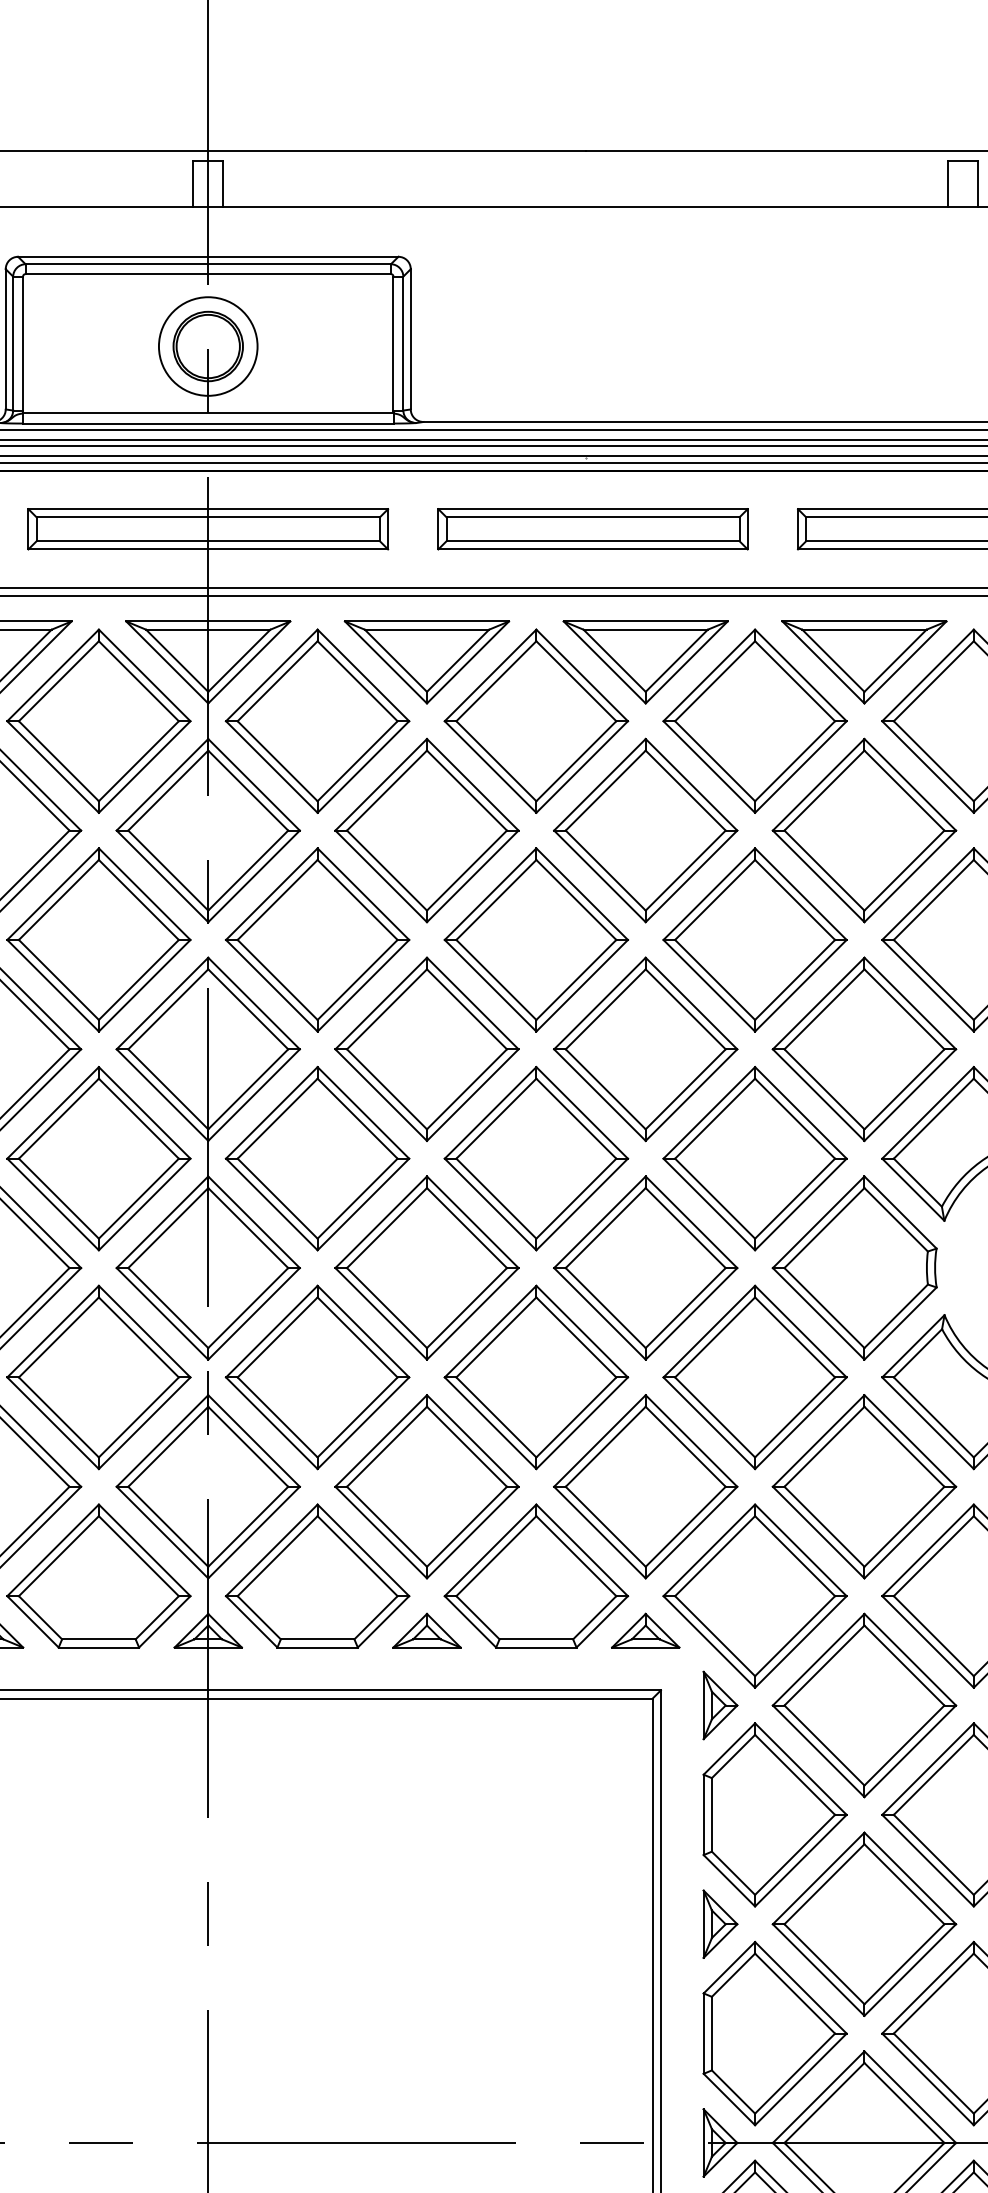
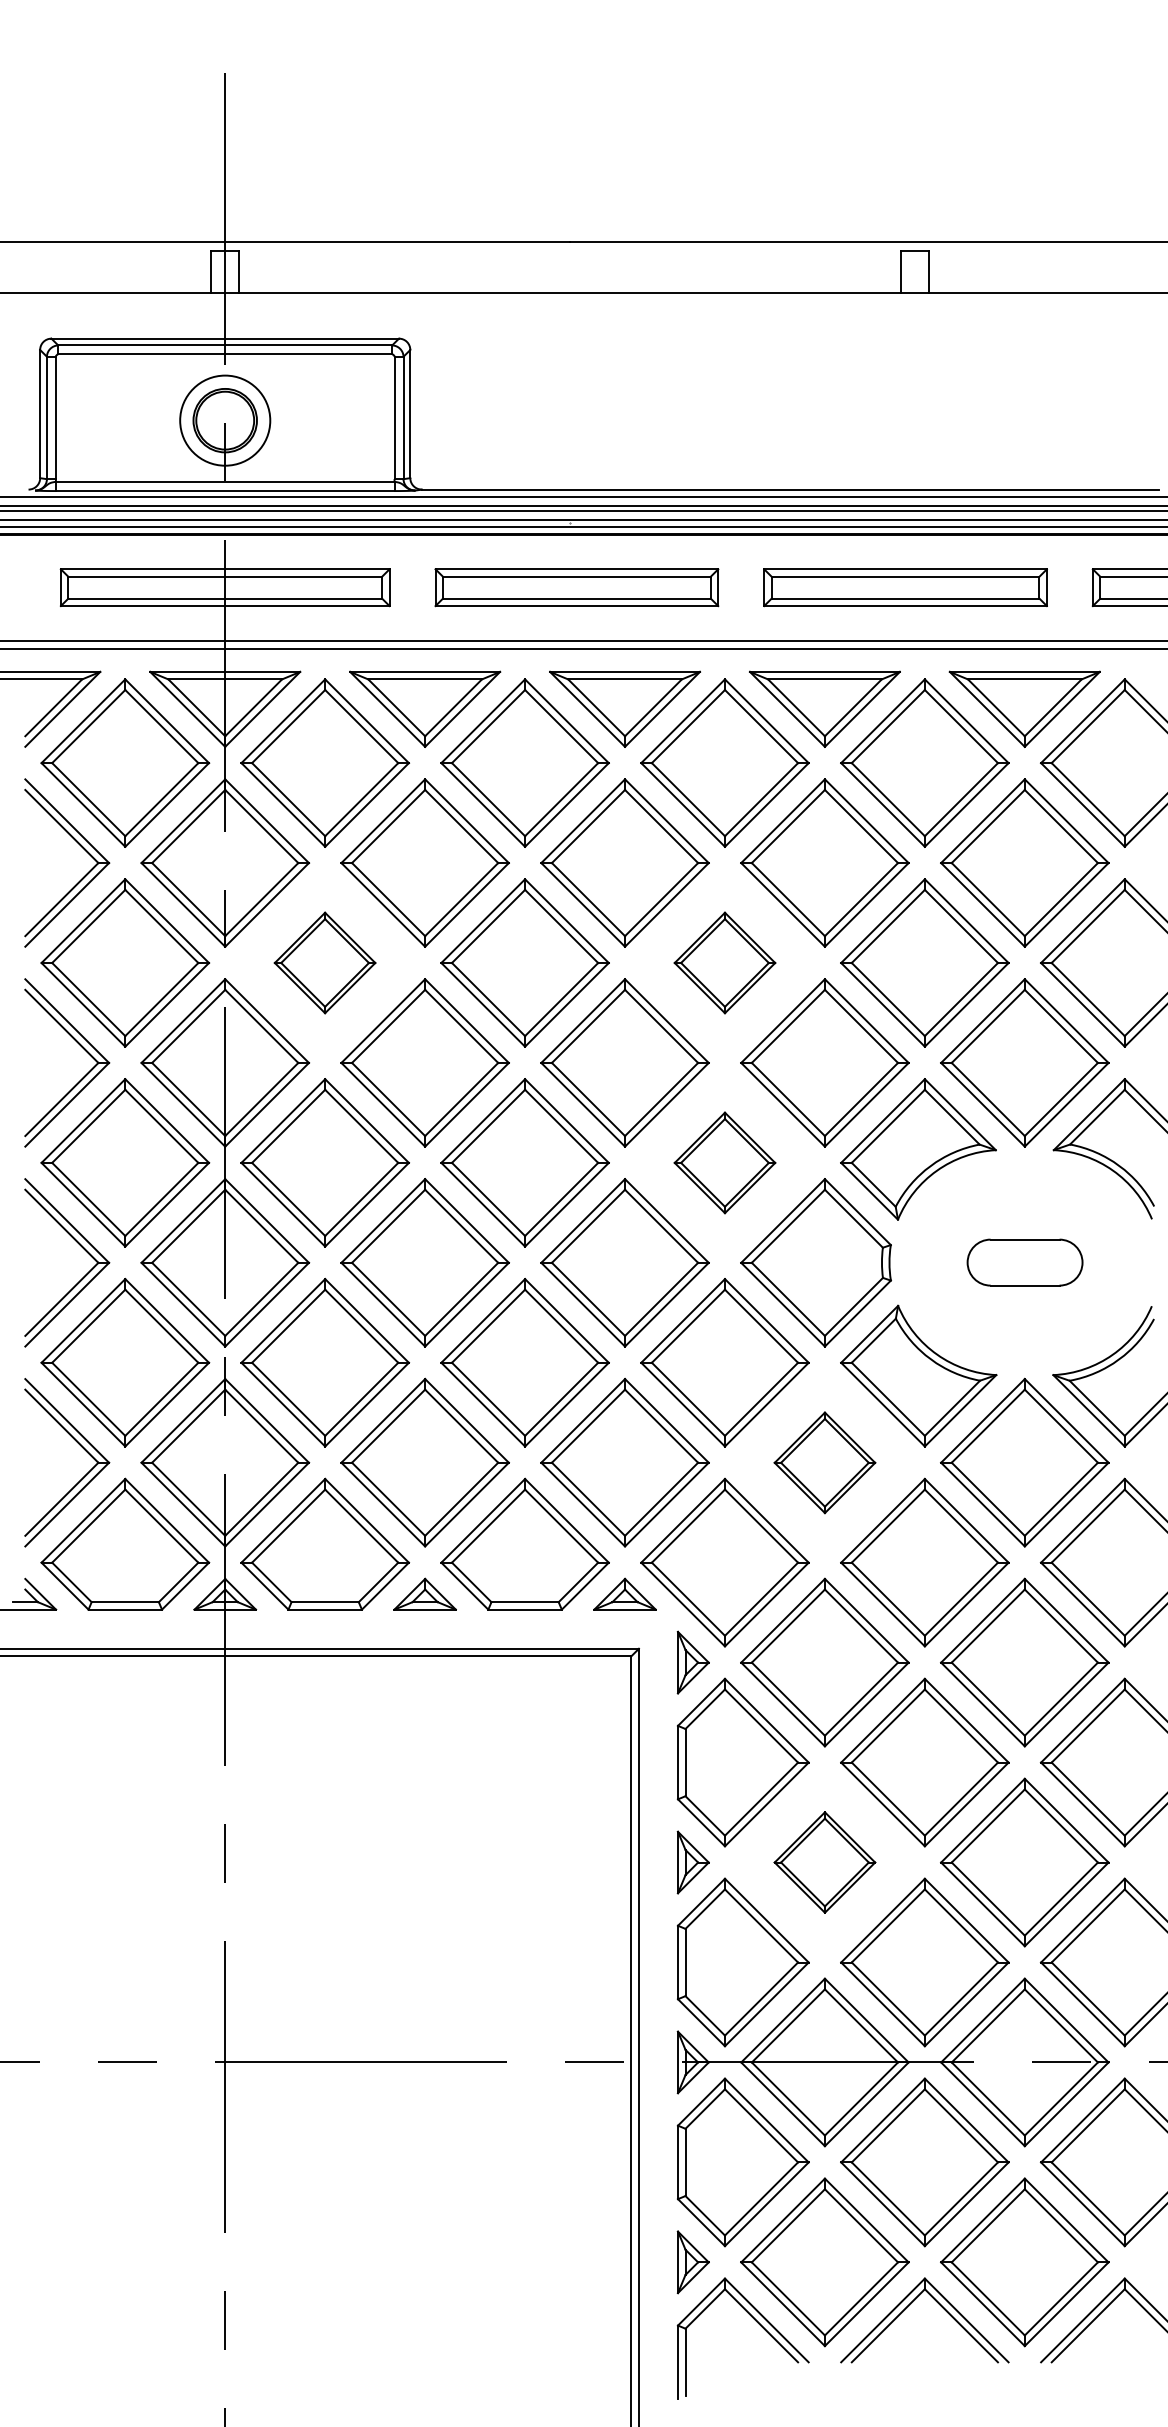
part: (316, 939) -> (324, 962), size x0.6
part: (754, 939) -> (724, 962), size x0.6
part: (754, 1158) -> (724, 1162), size x0.6
part: (863, 1486) -> (824, 1462), size x0.6
part: (863, 1924) -> (824, 1862), size x0.6

